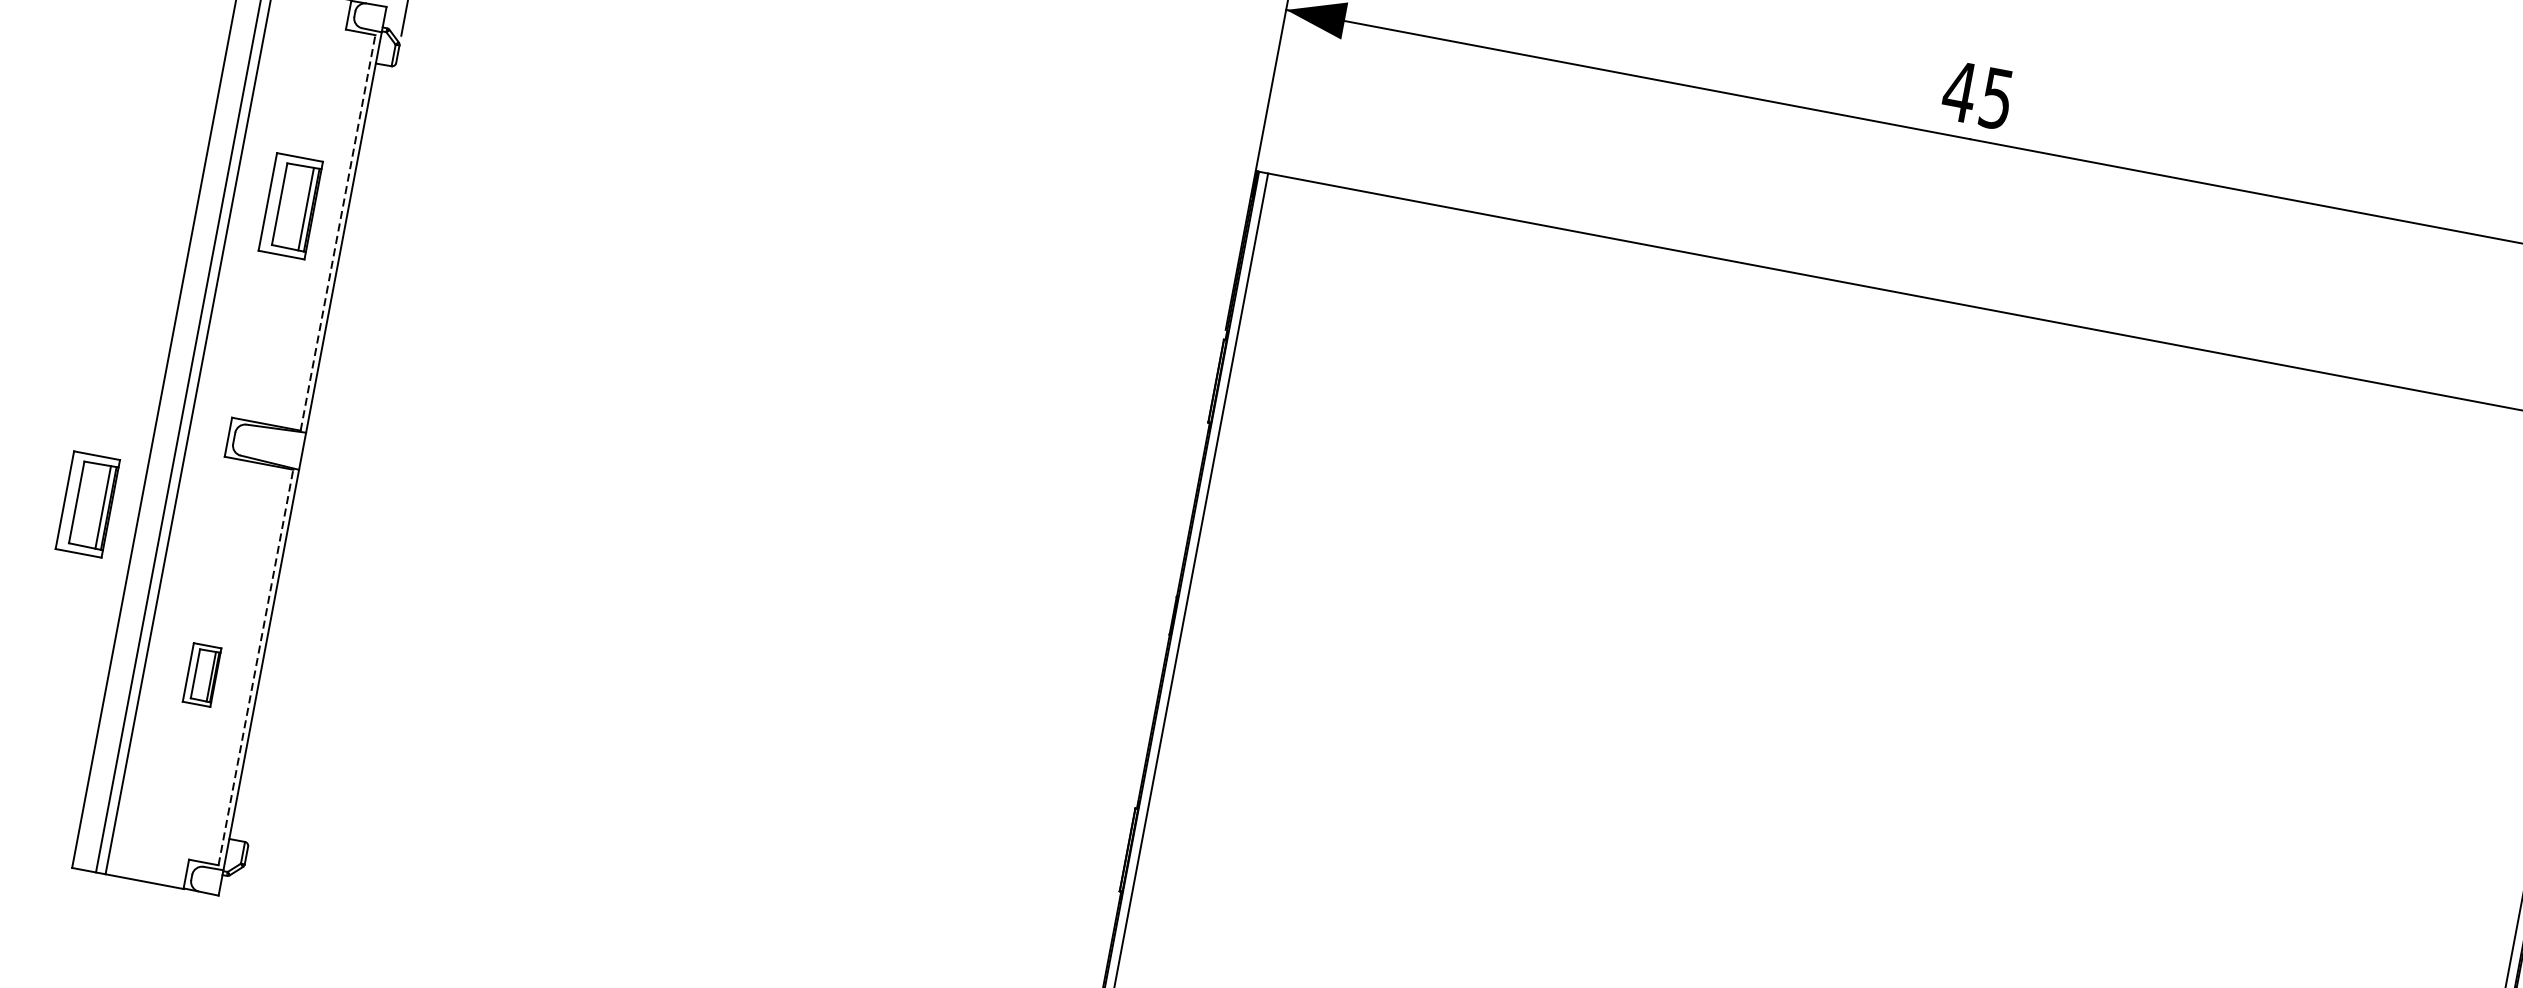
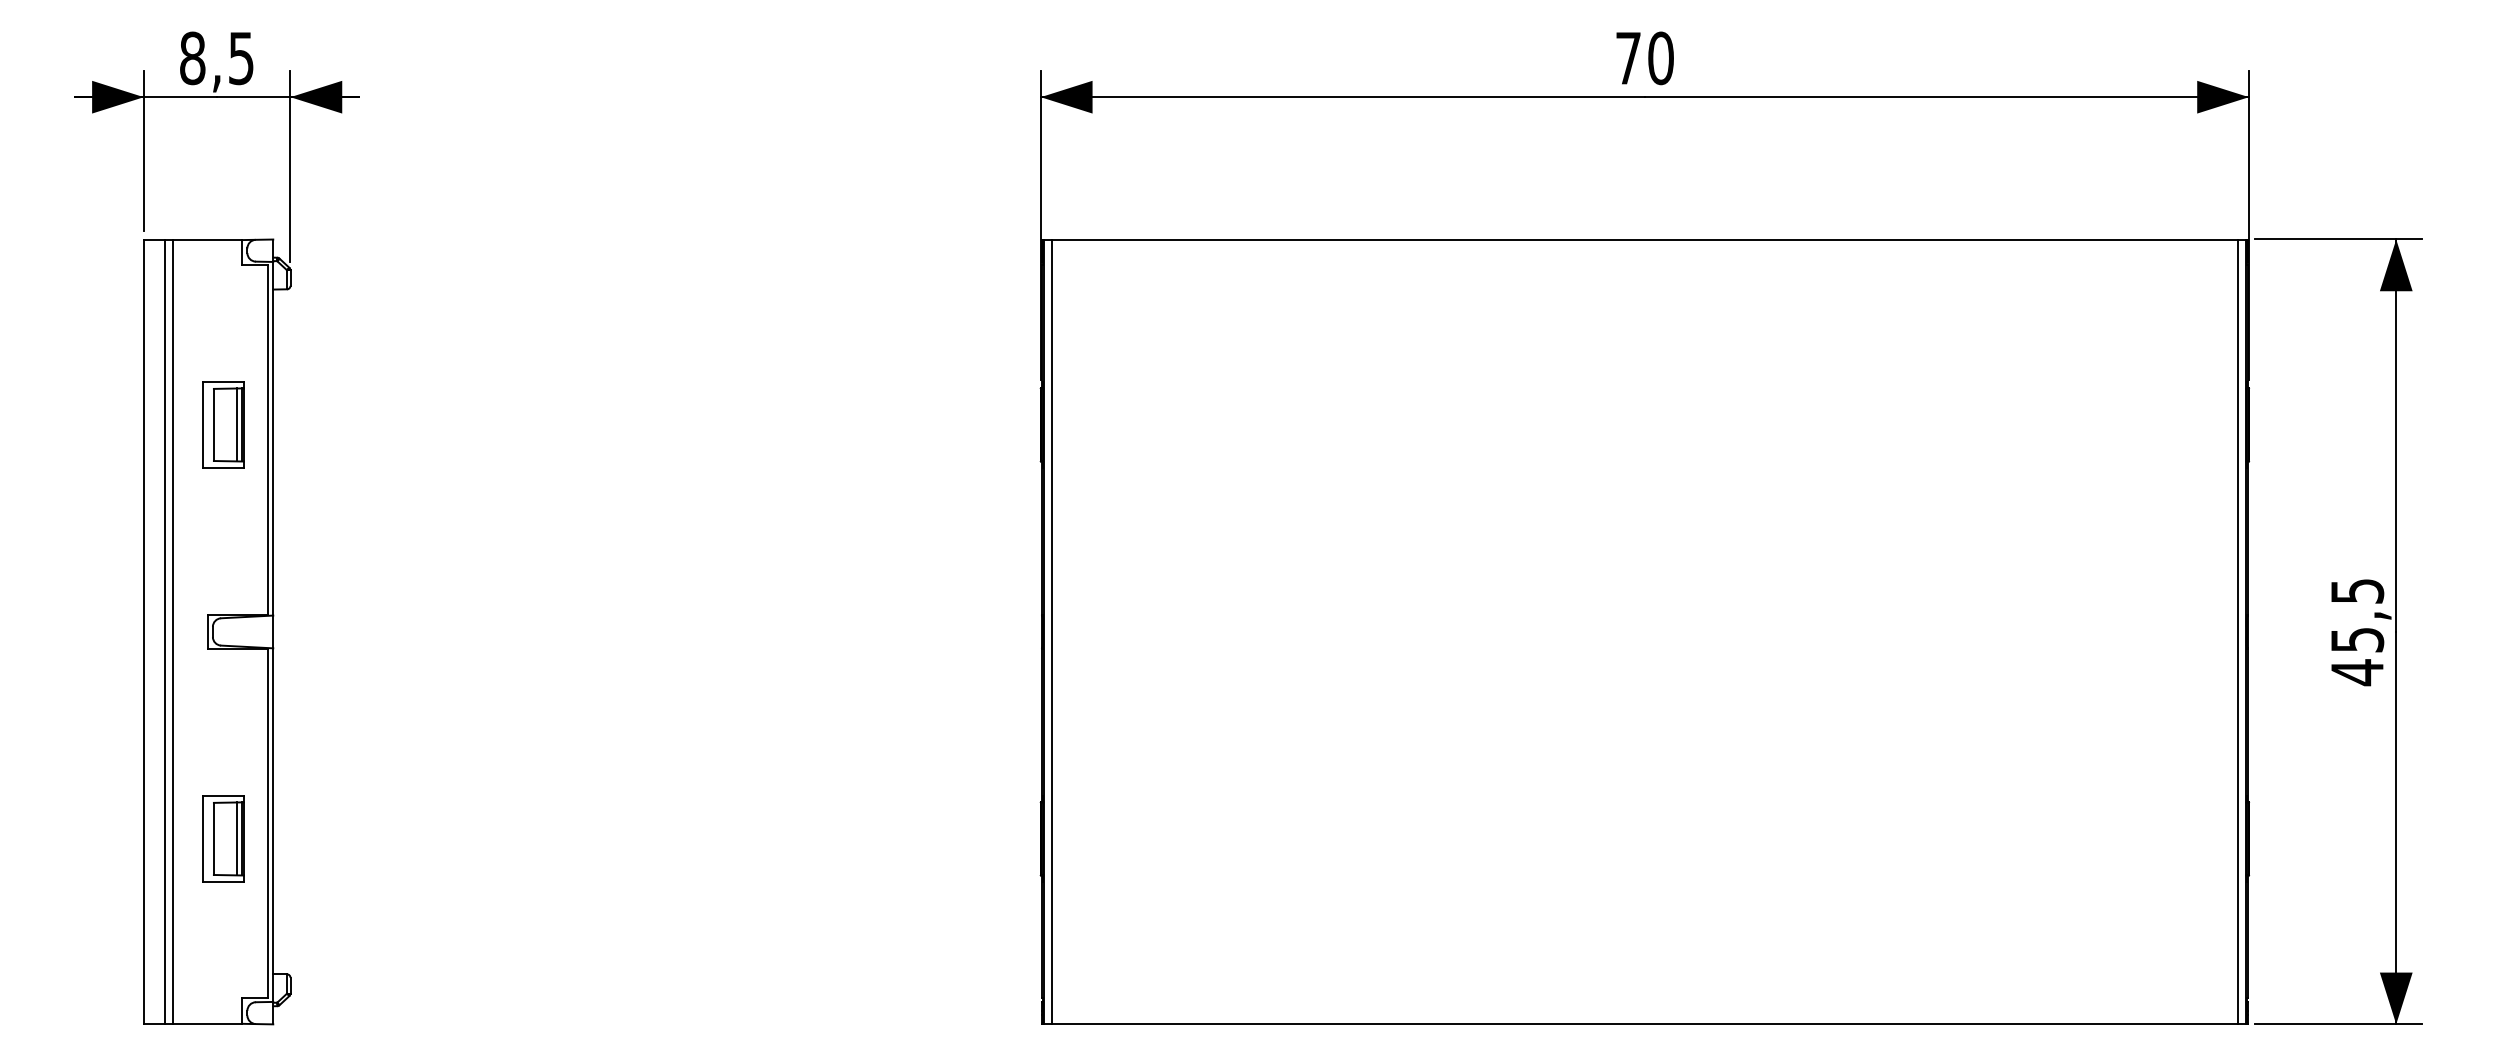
text: (1976, 95) -> (1643, 58), 45 -> 70
line: (338, 233) -> (268, 440), dashed -> solid
part: (87, 503) -> (98, 711), removed
line: (256, 667) -> (268, 823), dashed -> solid
part: (202, 674) -> (223, 838), size x1.67

